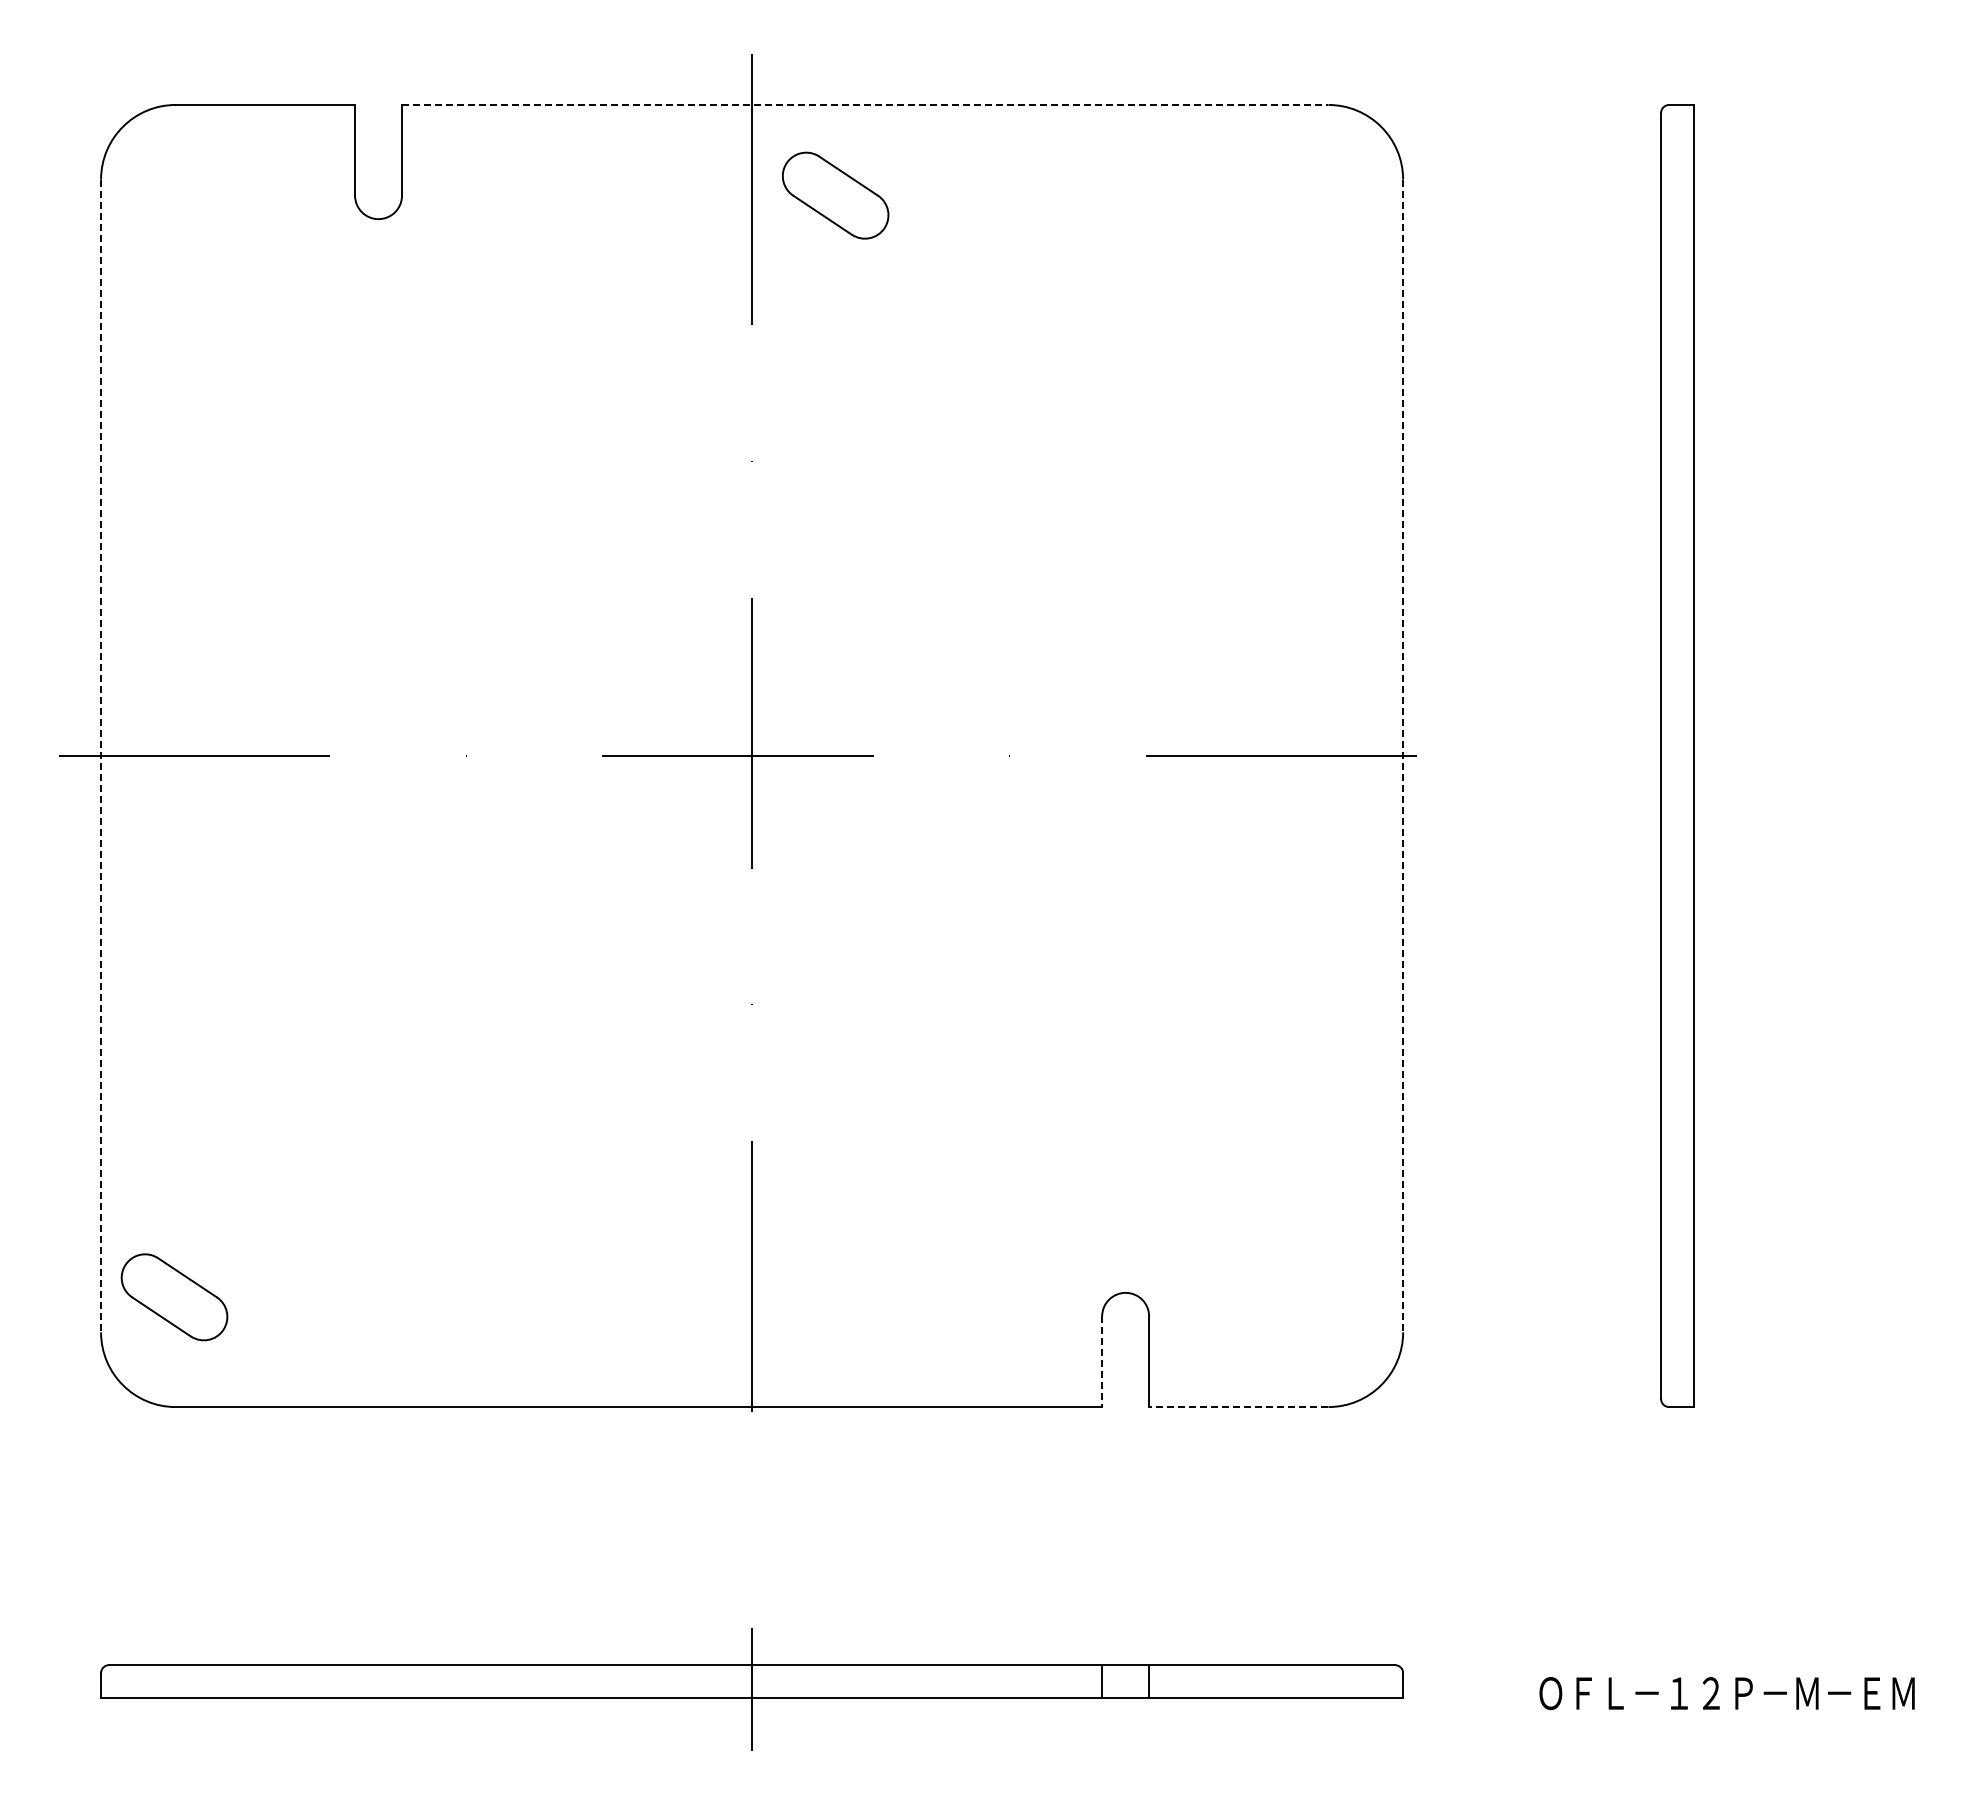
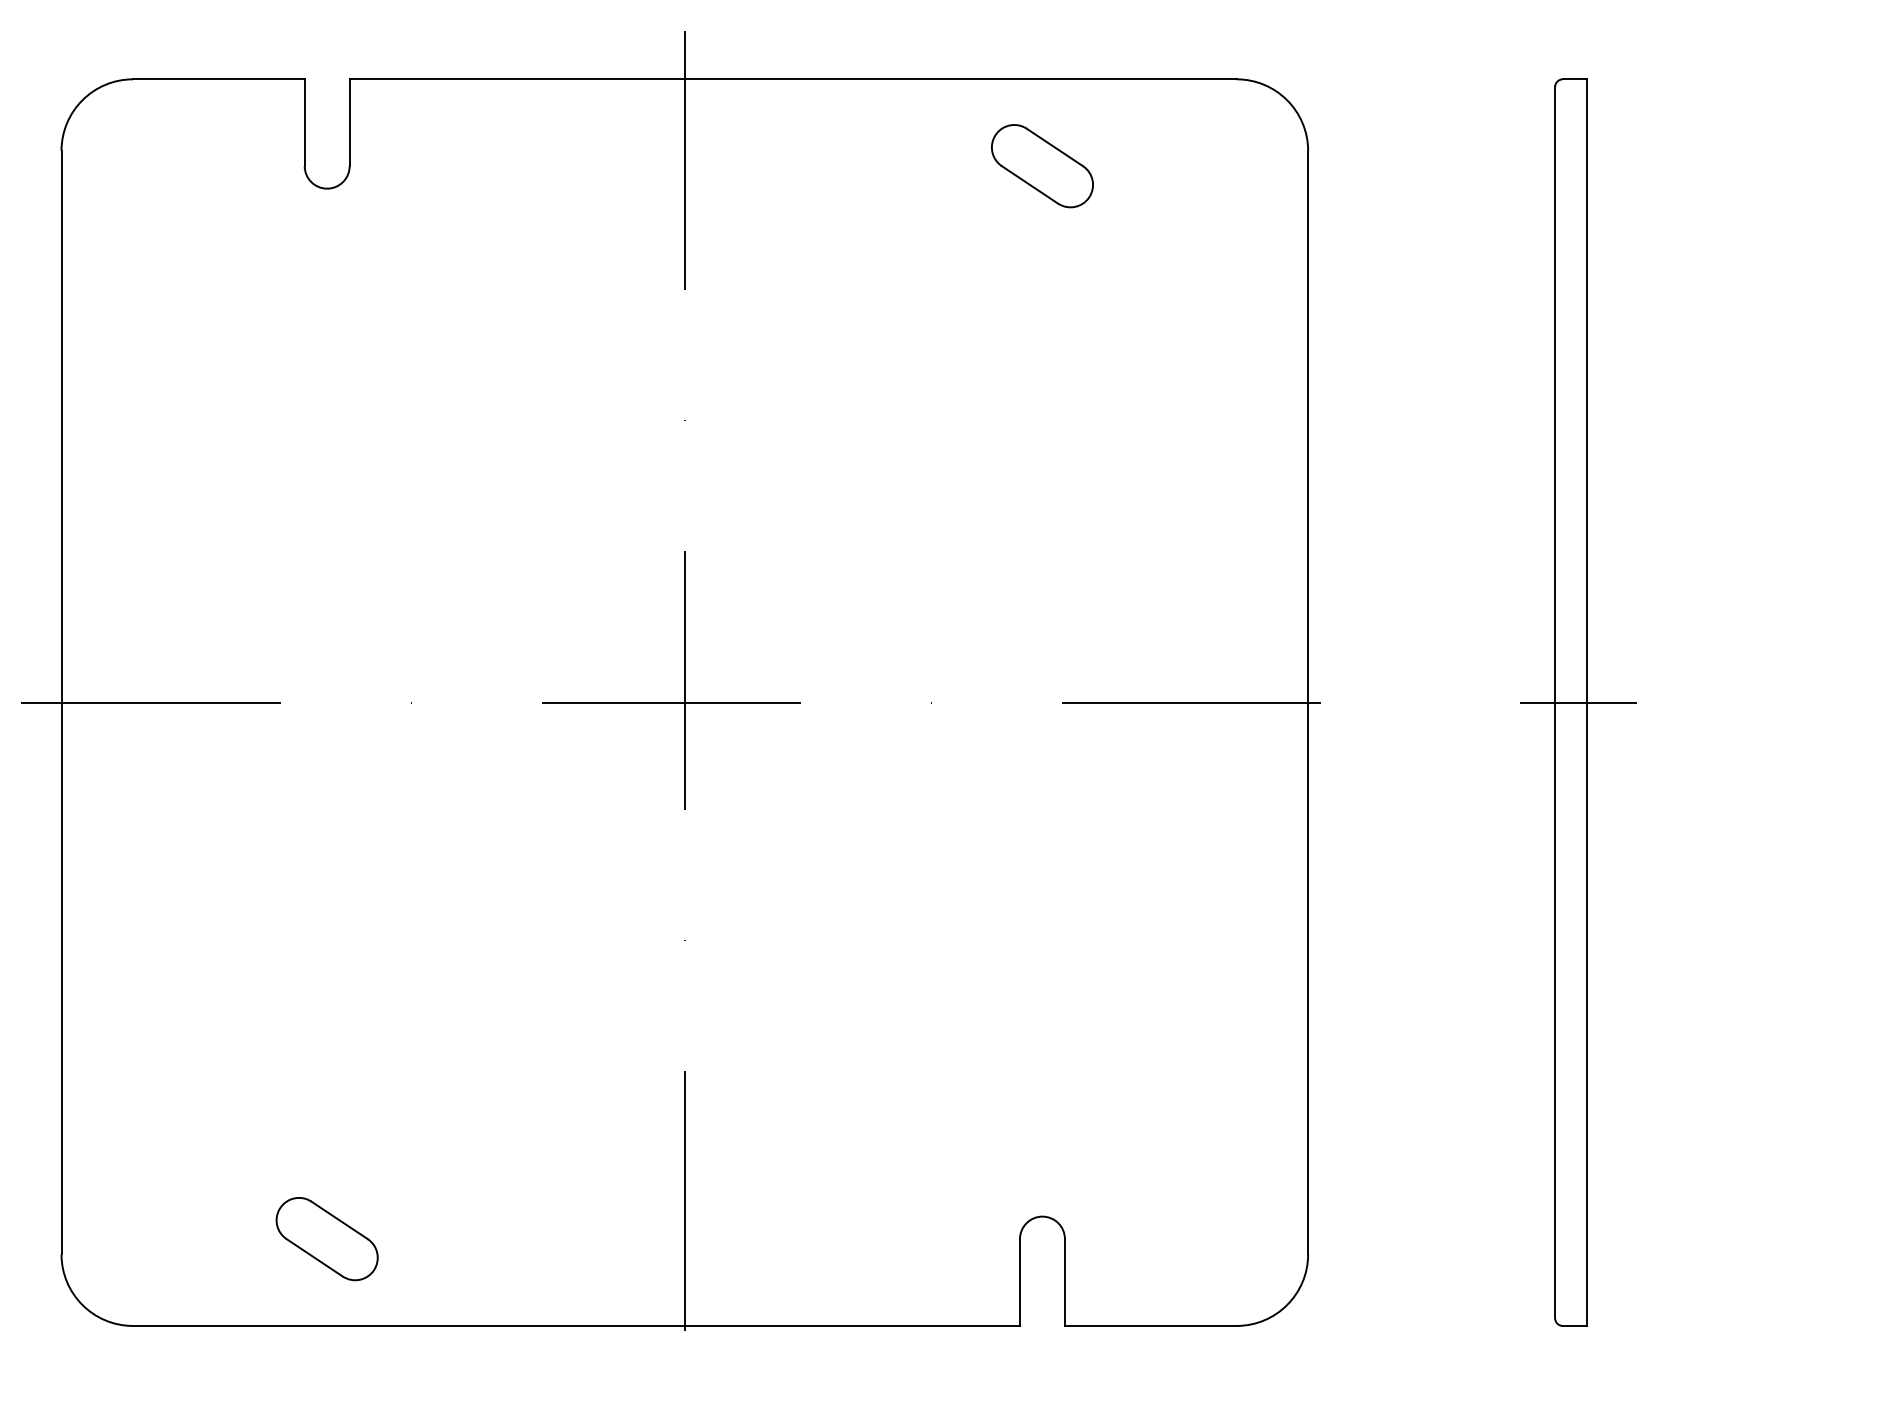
line: (865, 104) -> (793, 78), dashed -> solid
part: (835, 195) -> (1042, 166), moved
line: (101, 756) -> (61, 703), dashed -> solid
line: (1403, 756) -> (1308, 703), dashed -> solid
line: (1684, 756) -> (1577, 703), added
part: (174, 1297) -> (327, 1239), moved
line: (1102, 1362) -> (1020, 1283), dashed -> solid
line: (1238, 1407) -> (1150, 1326), dashed -> solid

